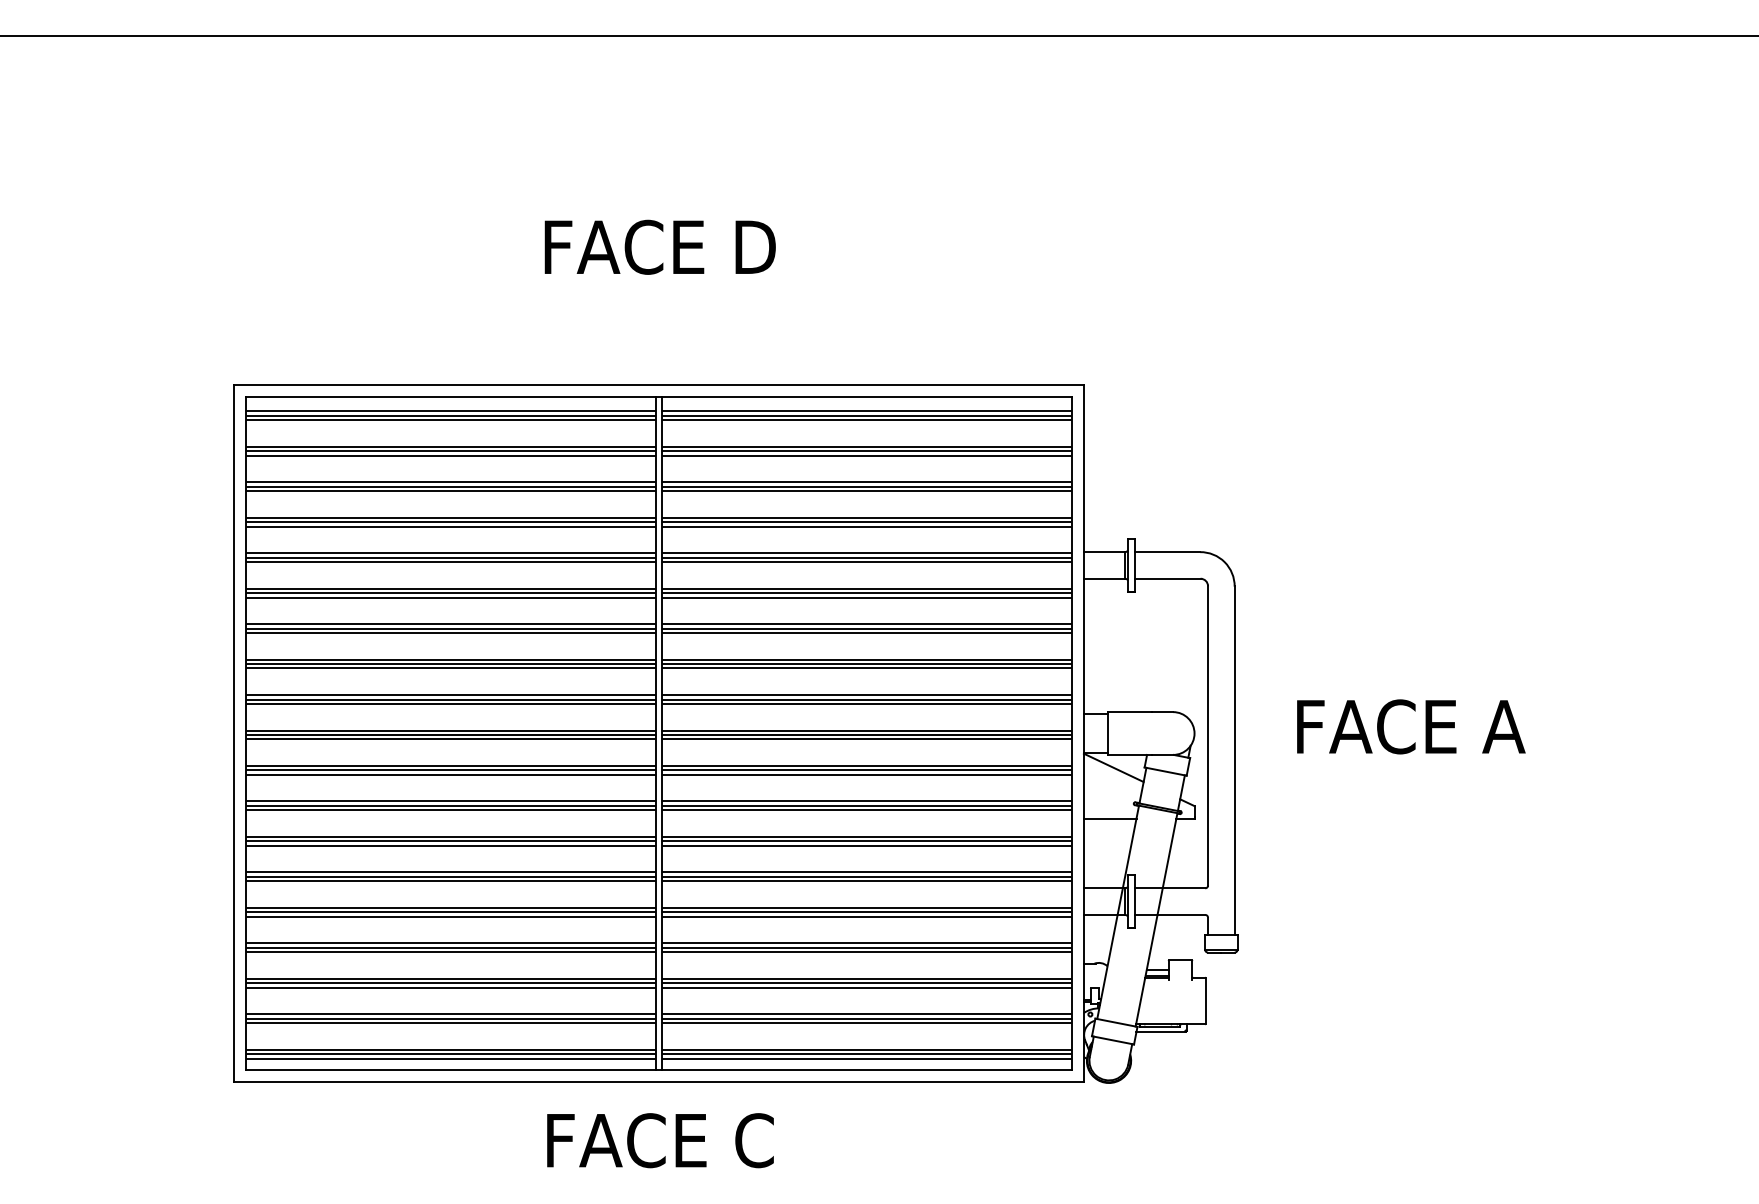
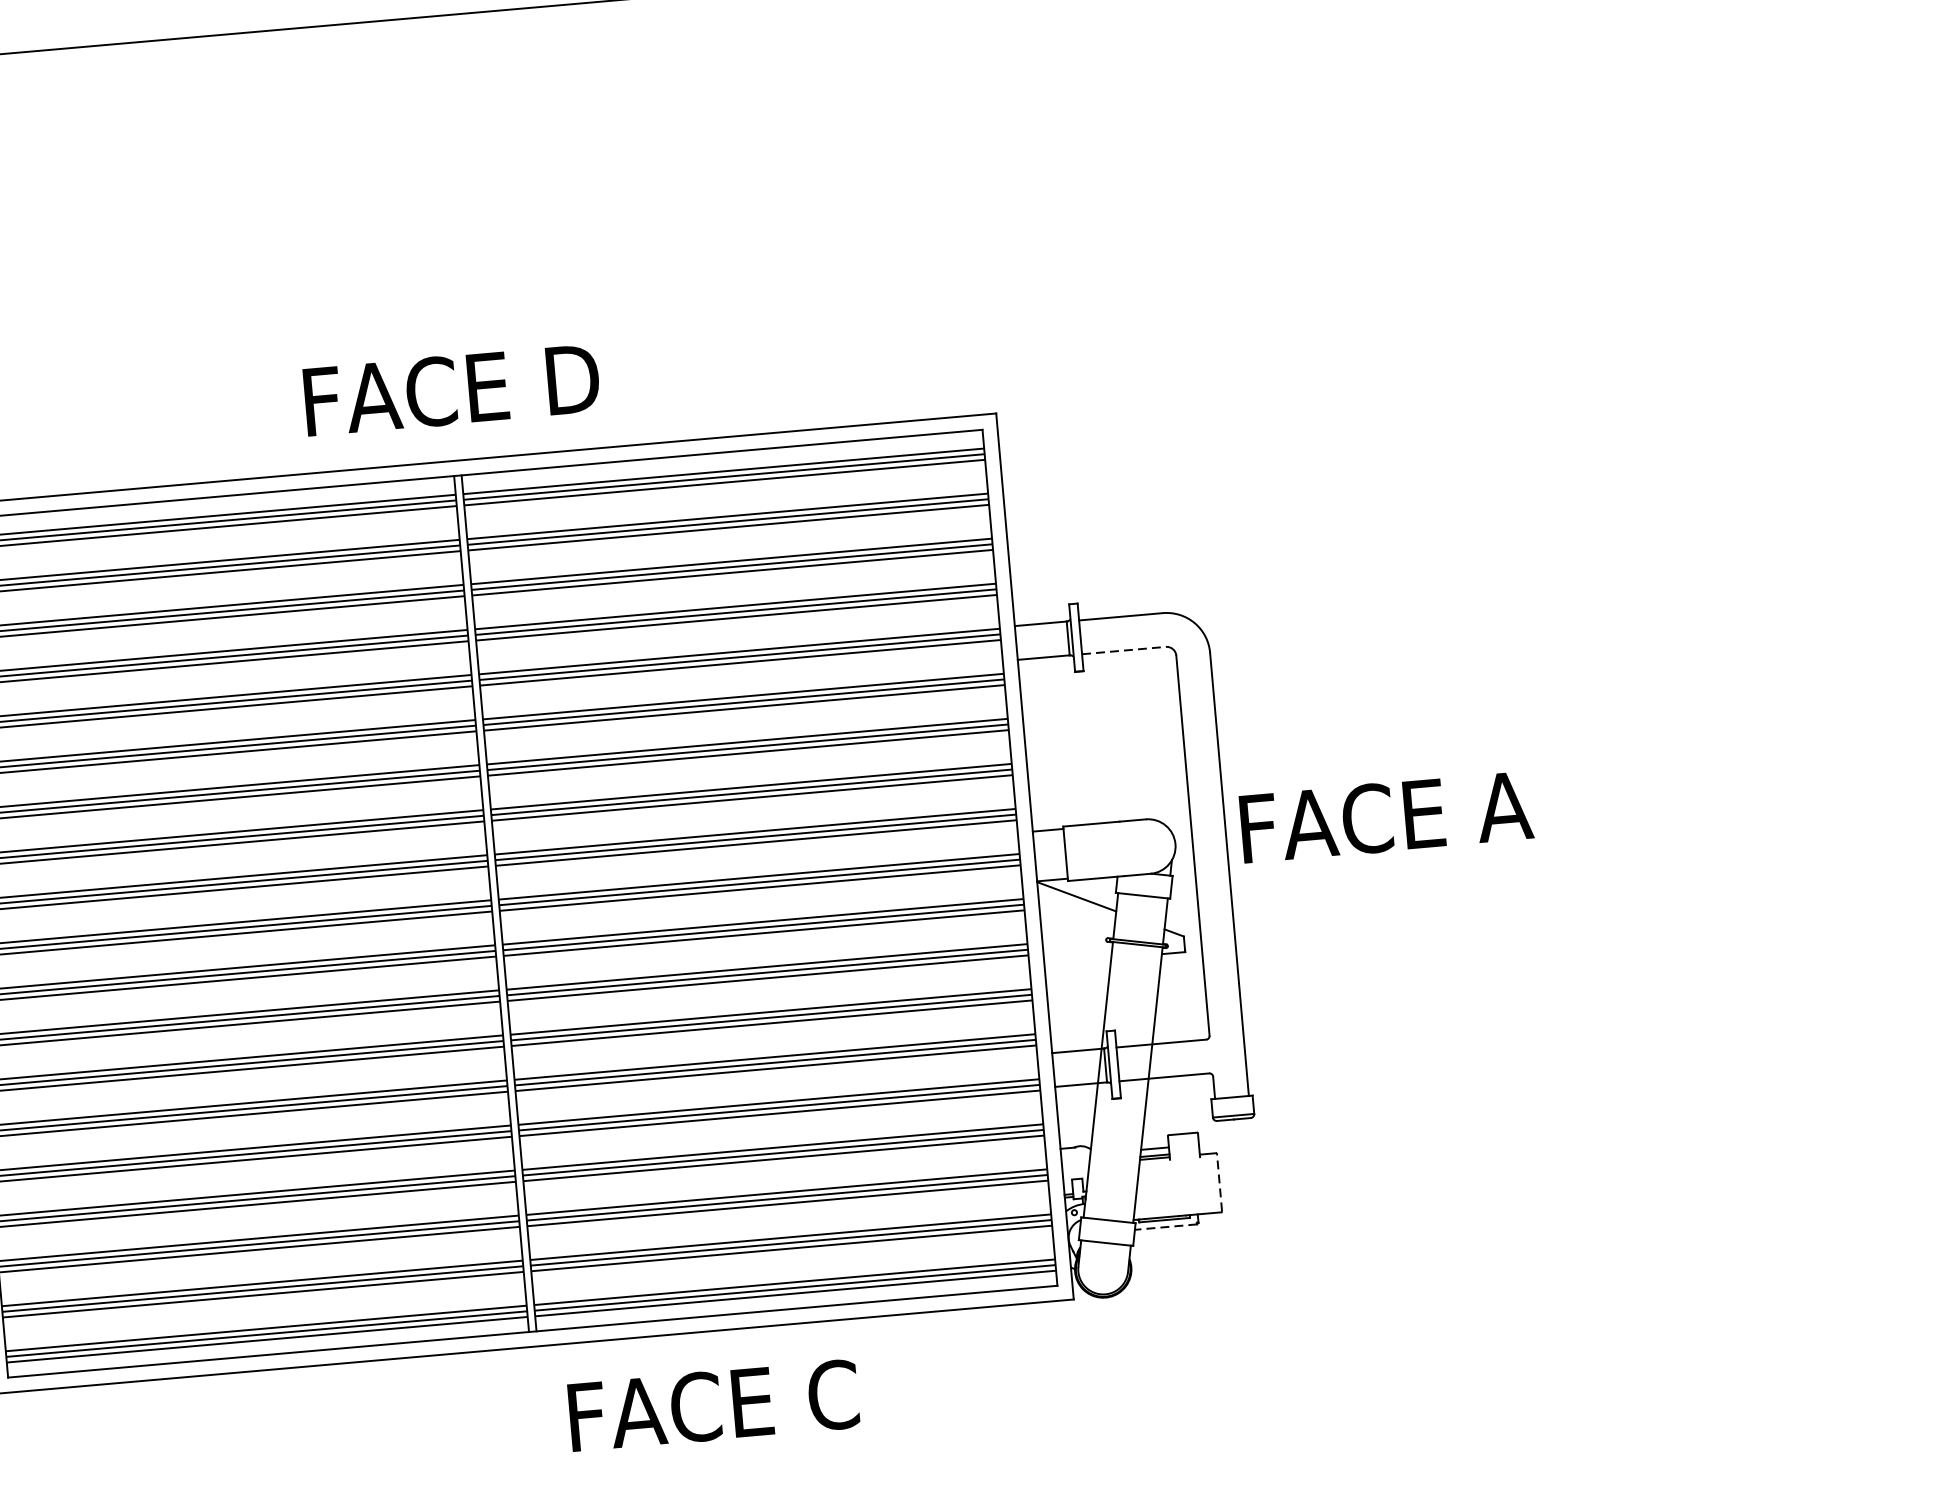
text: (659, 246) -> (450, 389), moved
line: (1167, 578) -> (1123, 650), solid -> dashed
text: (1411, 726) -> (1386, 816), moved
line: (1109, 818) -> (1076, 961), removed
line: (1205, 1001) -> (1219, 1183), solid -> dashed
line: (1161, 1032) -> (1166, 1227), solid -> dashed
text: (660, 1140) -> (713, 1405), moved

